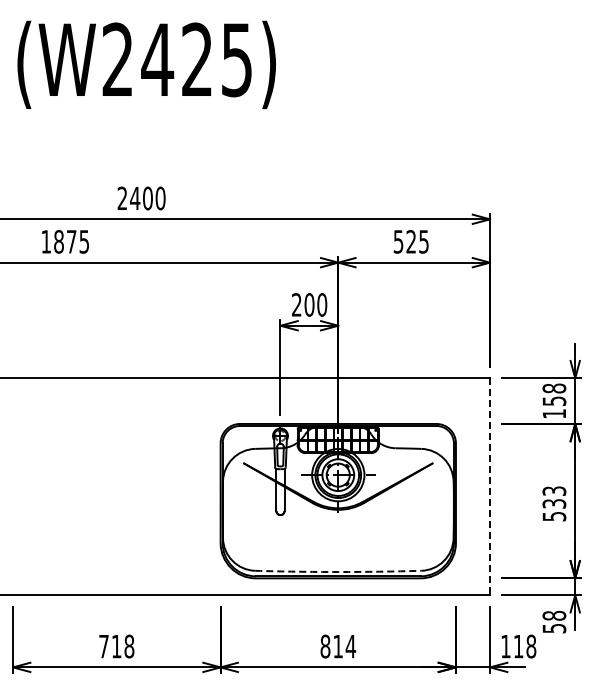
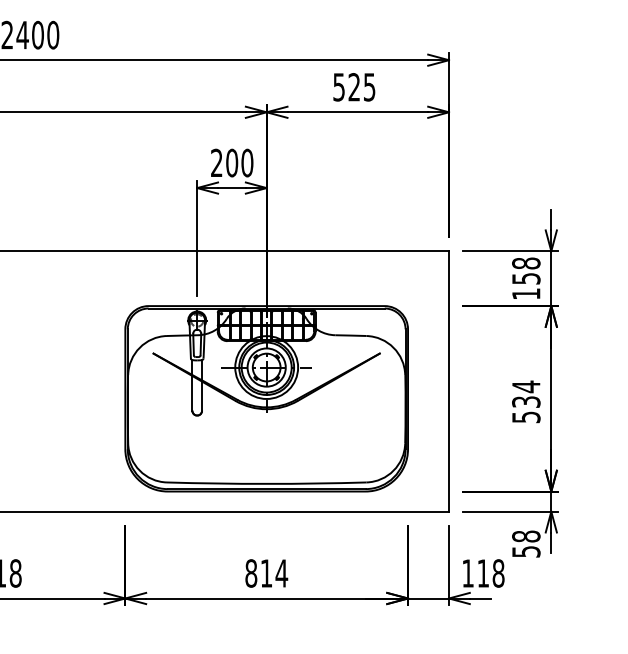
line: (490, 487) -> (449, 382), dashed -> solid
text: (554, 491) -> (526, 387), 533 -> 534
arc: (338, 571) -> (266, 483), dashed -> solid

